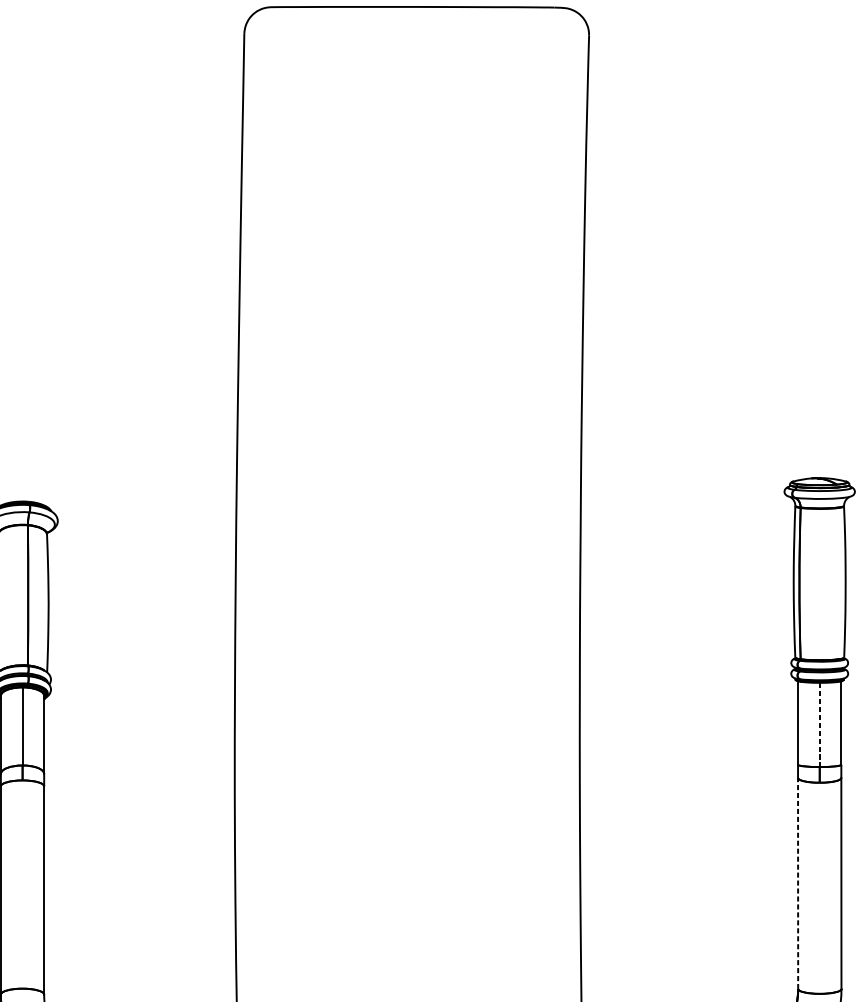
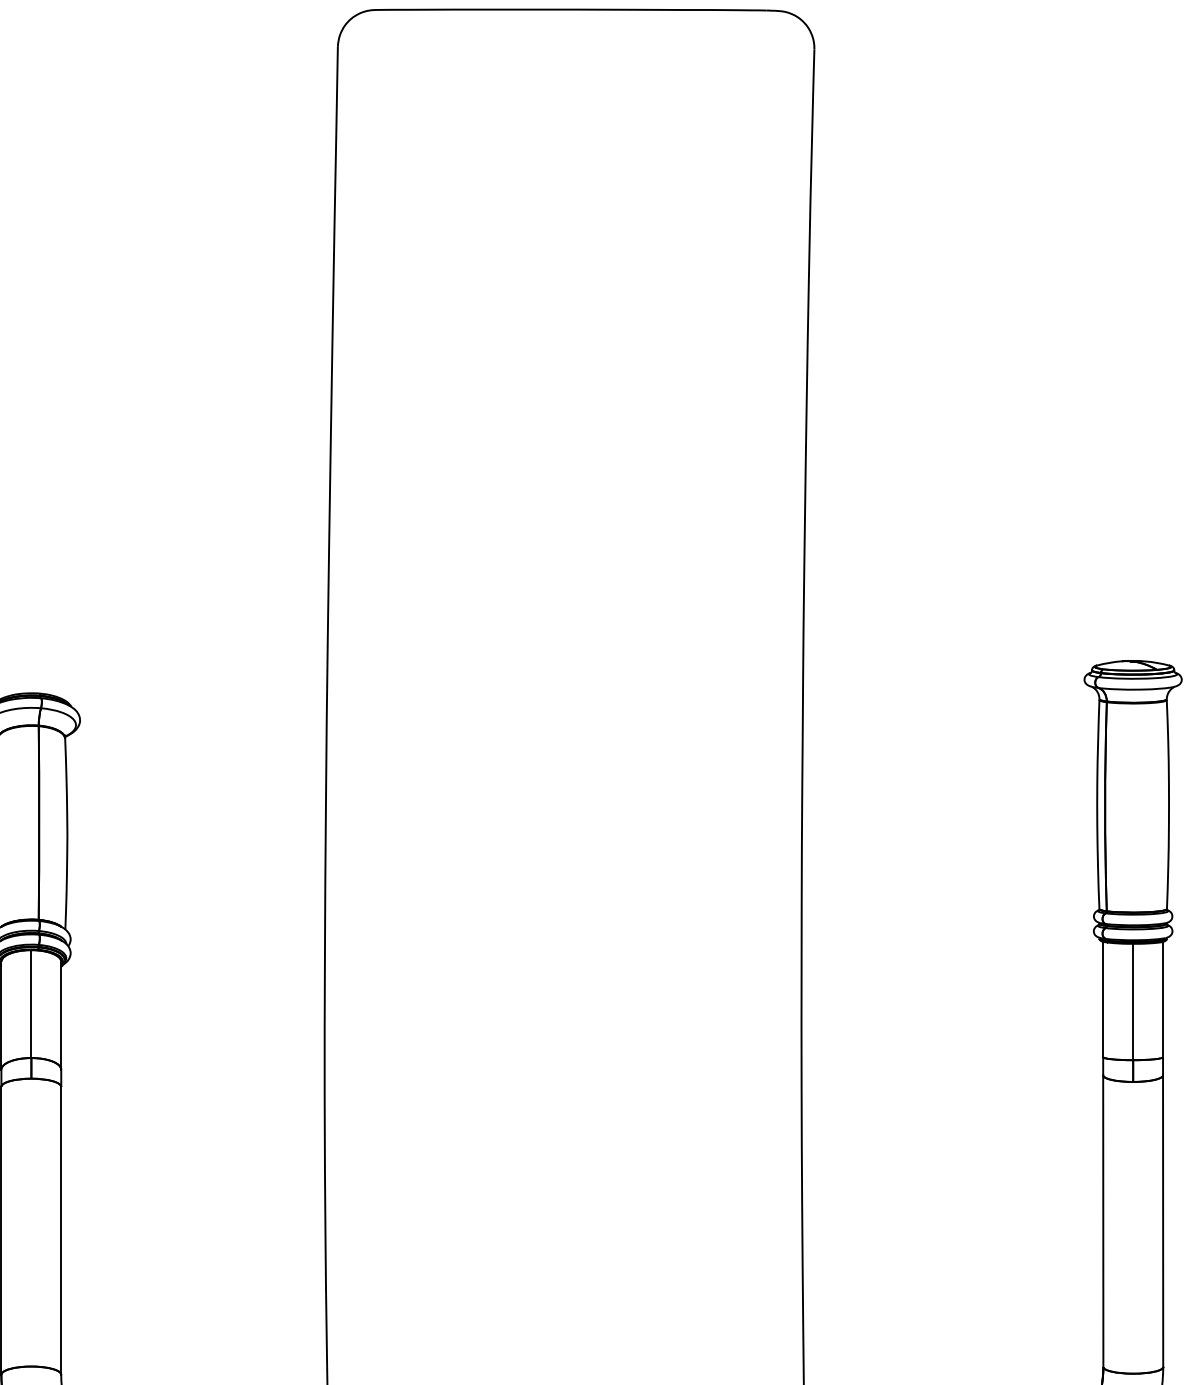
line: (819, 725) -> (1133, 1002), dashed -> solid
line: (798, 883) -> (1103, 1221), dashed -> solid

